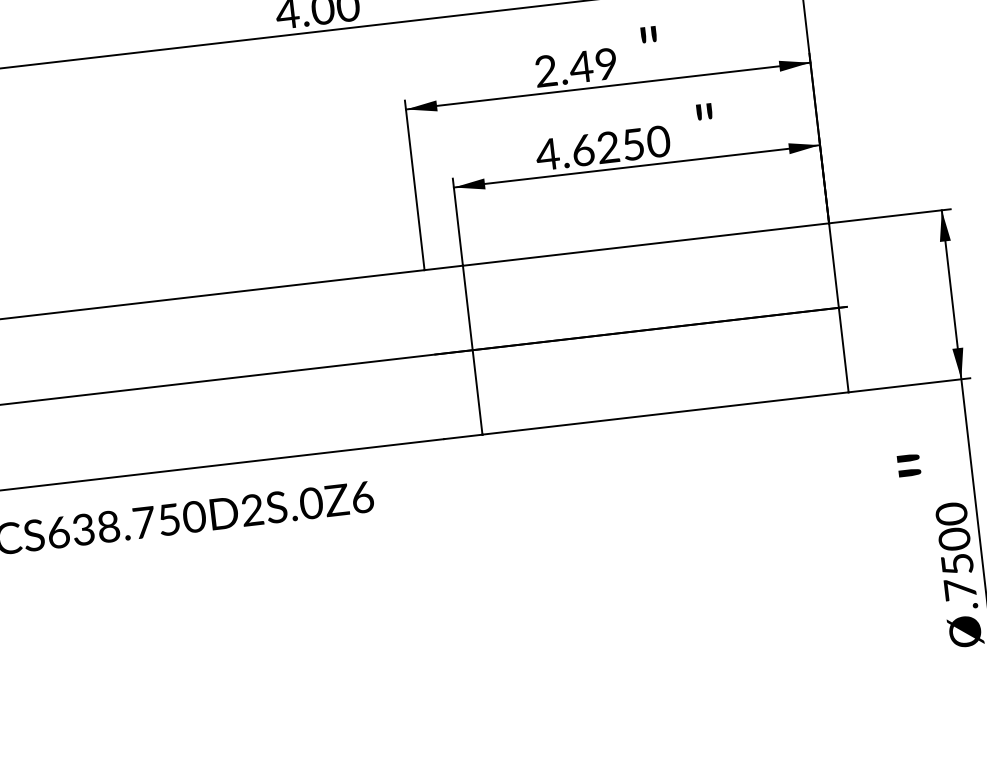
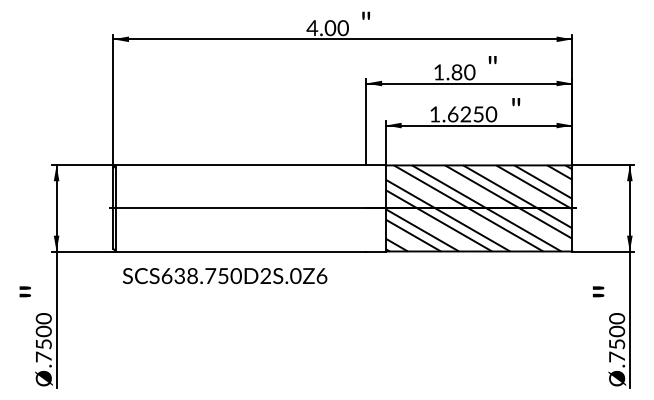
text: (576, 67) -> (454, 72), 2.49 -> 1.80
text: (546, 154) -> (434, 114), 4.6250 -> 1.6250
hatch: (654, 329) -> (478, 208), added

